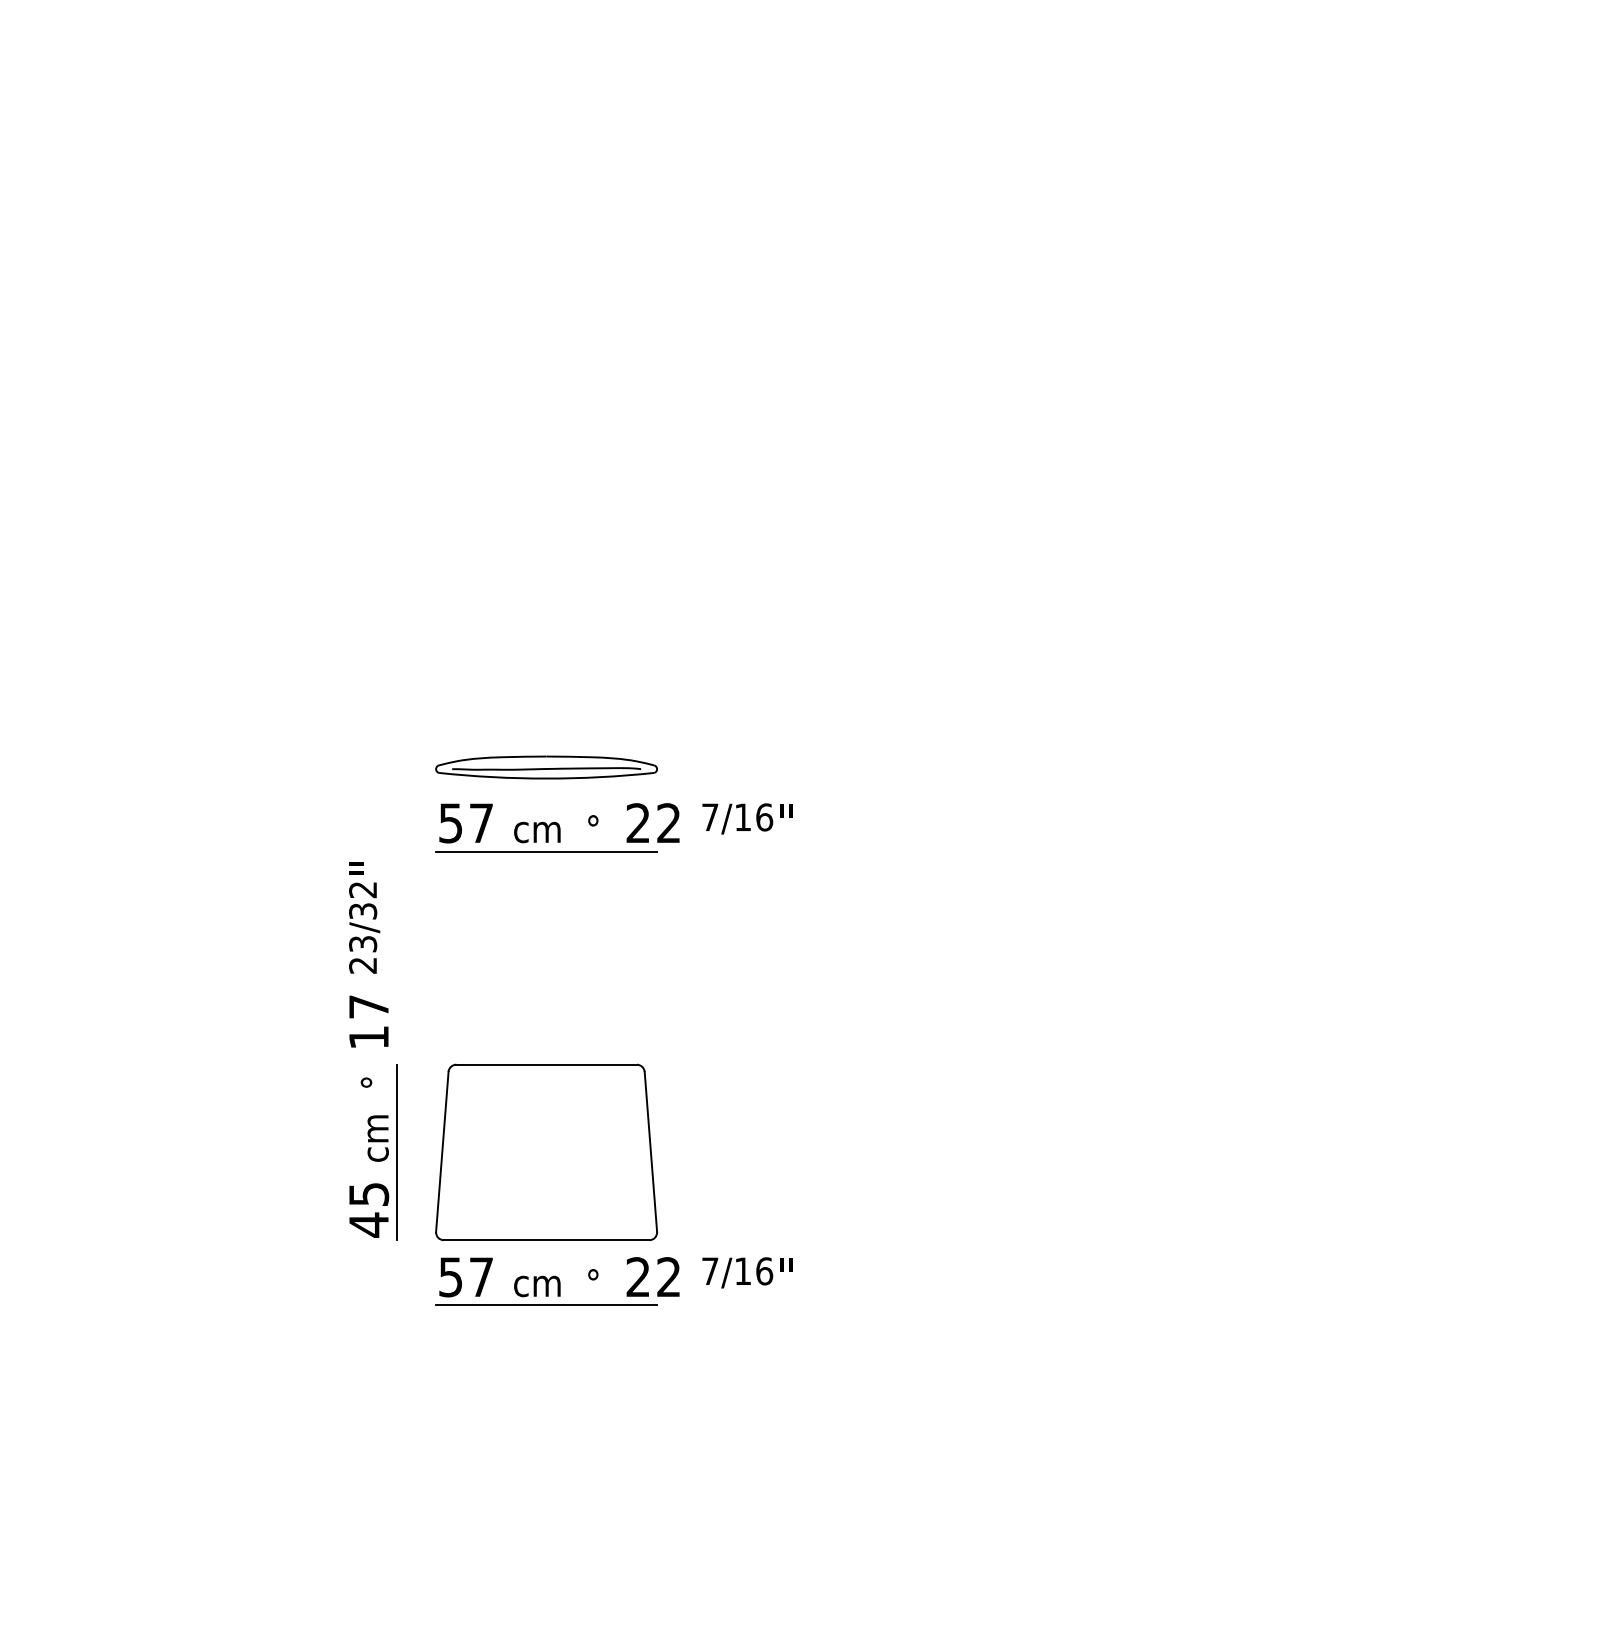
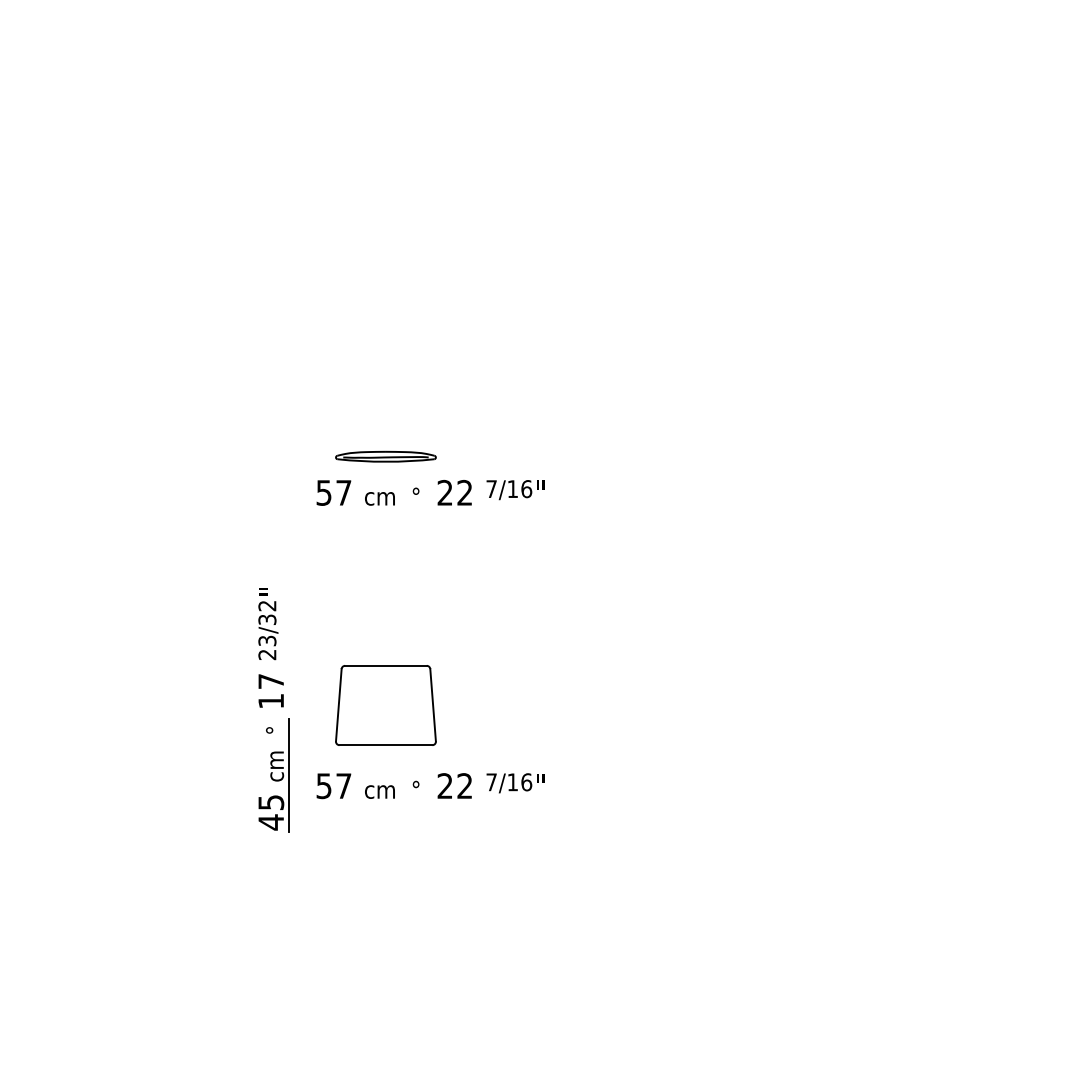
part: (545, 766) -> (385, 456), size x0.7
line: (545, 852) -> (385, 511), removed
part: (372, 1039) -> (273, 702), moved
part: (545, 1152) -> (385, 705), size x0.7
line: (545, 1305) -> (385, 804), removed

